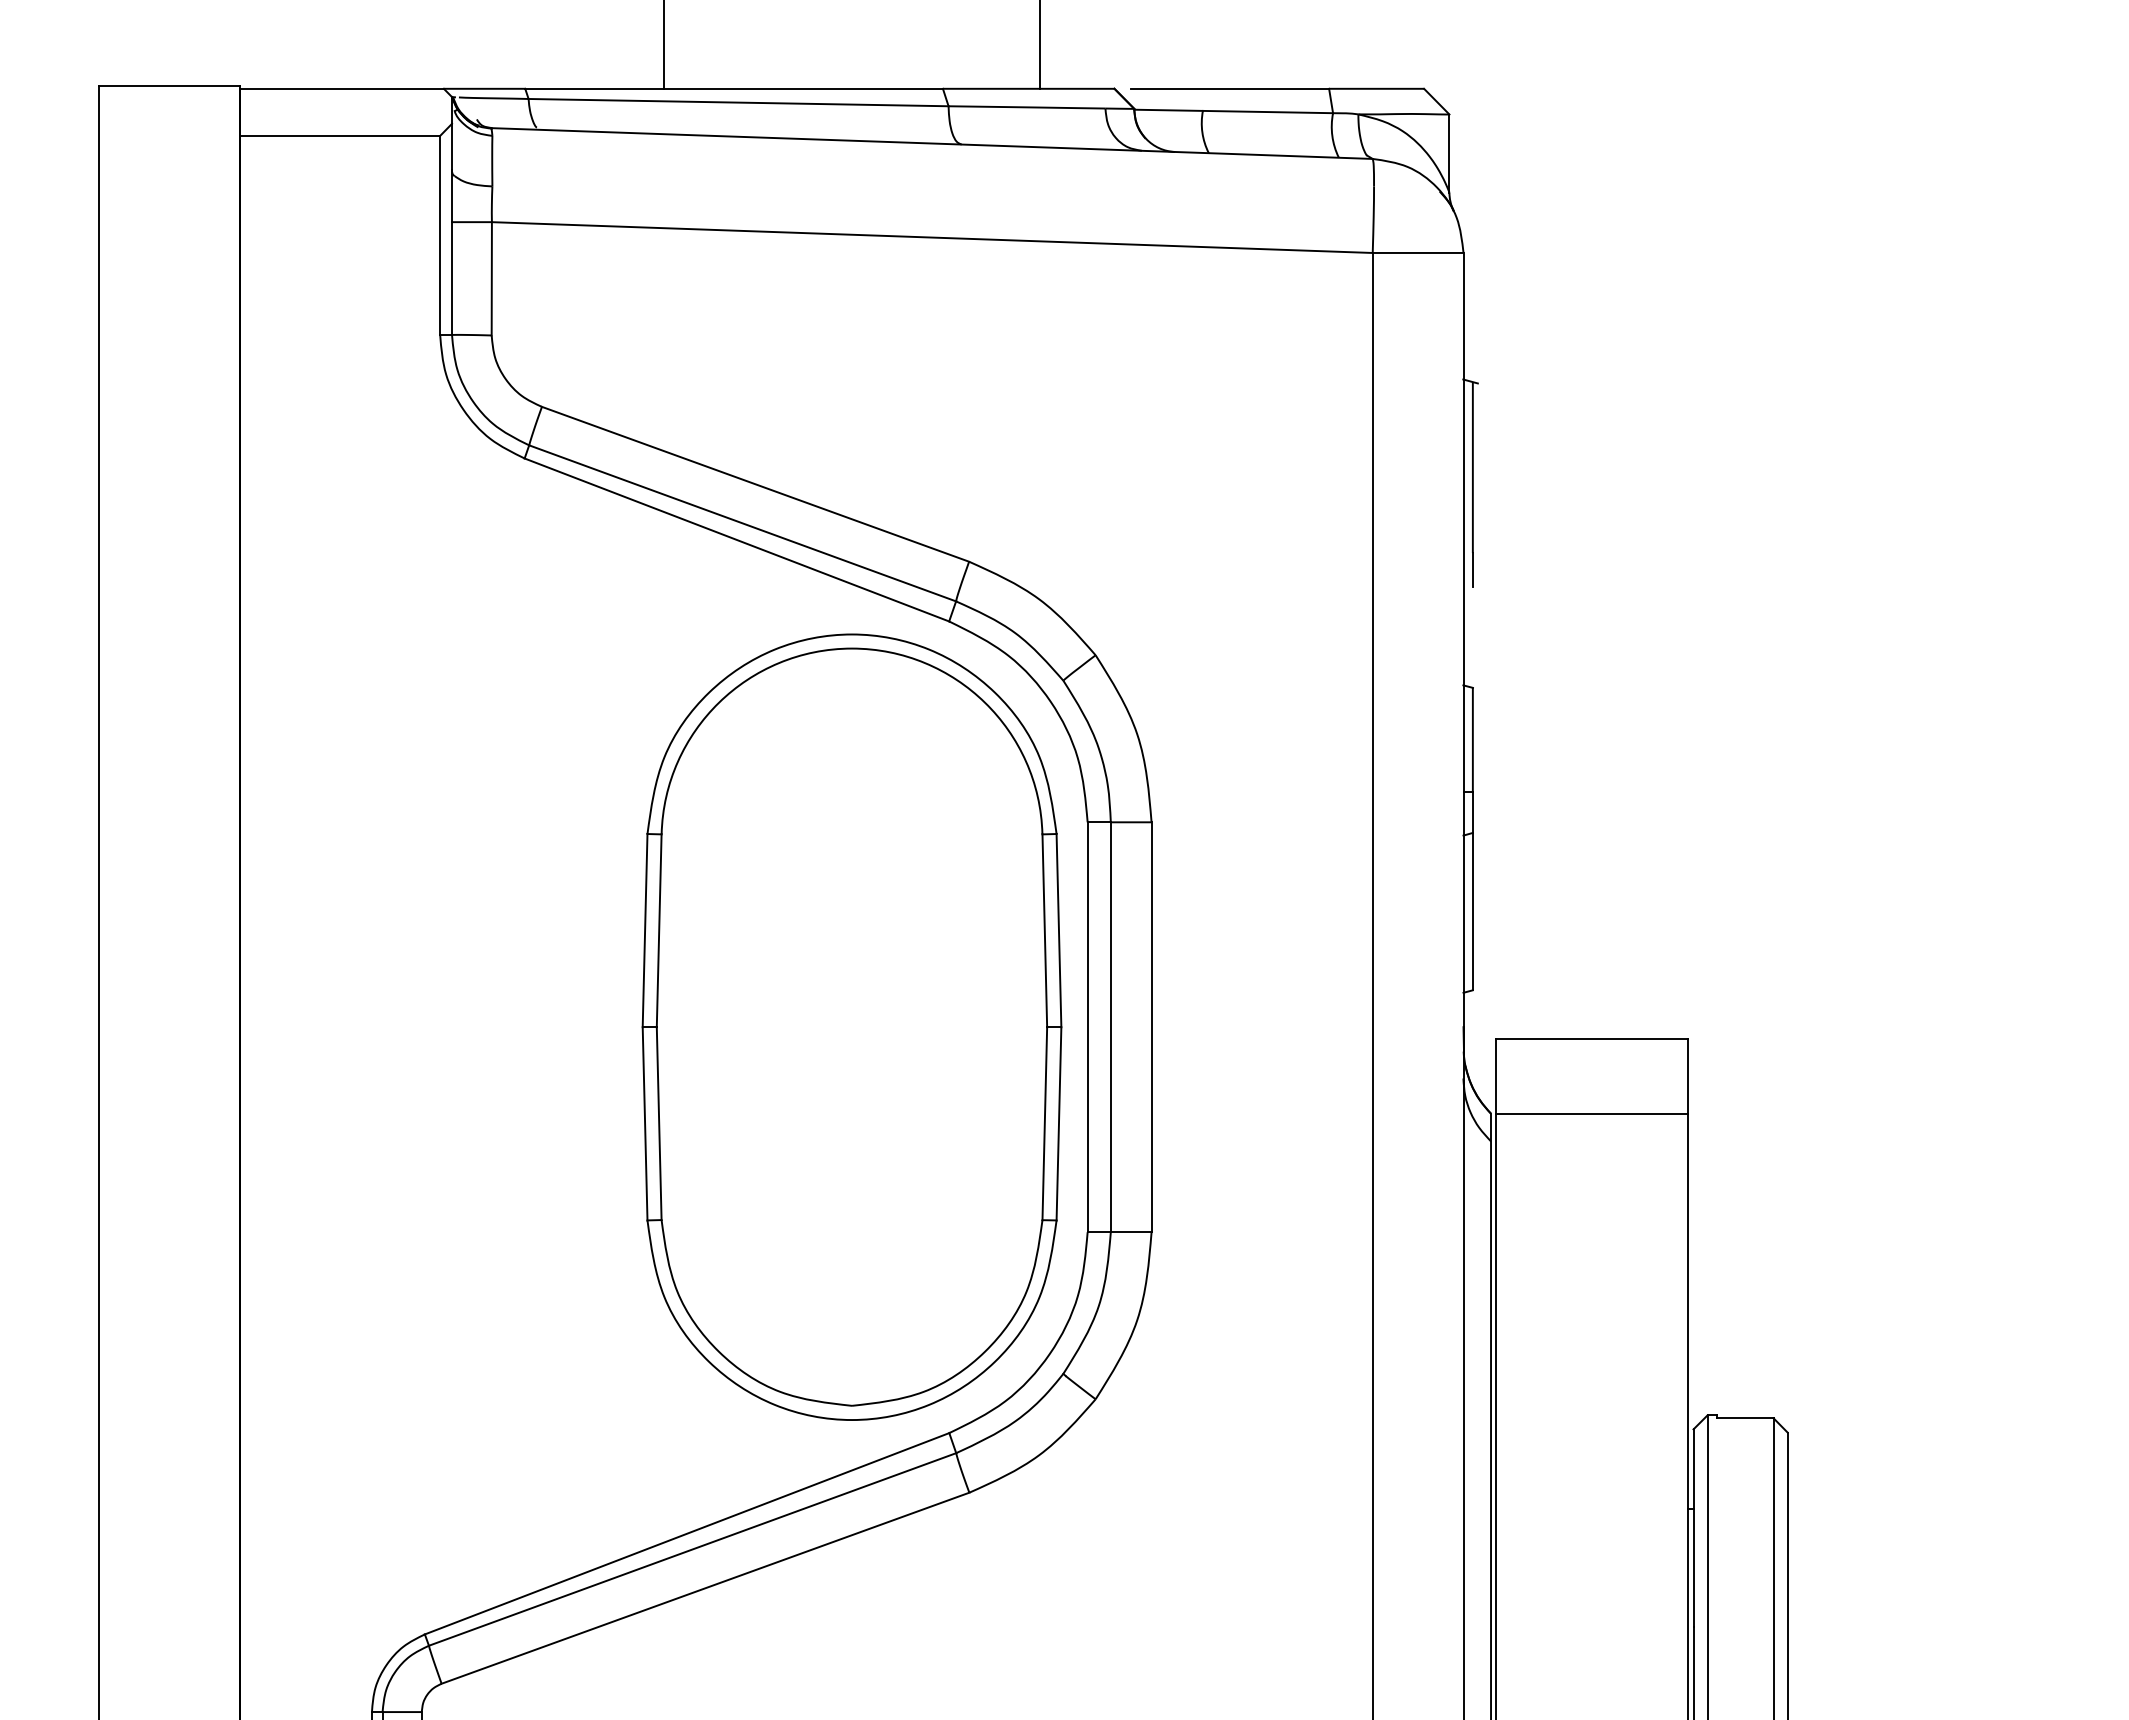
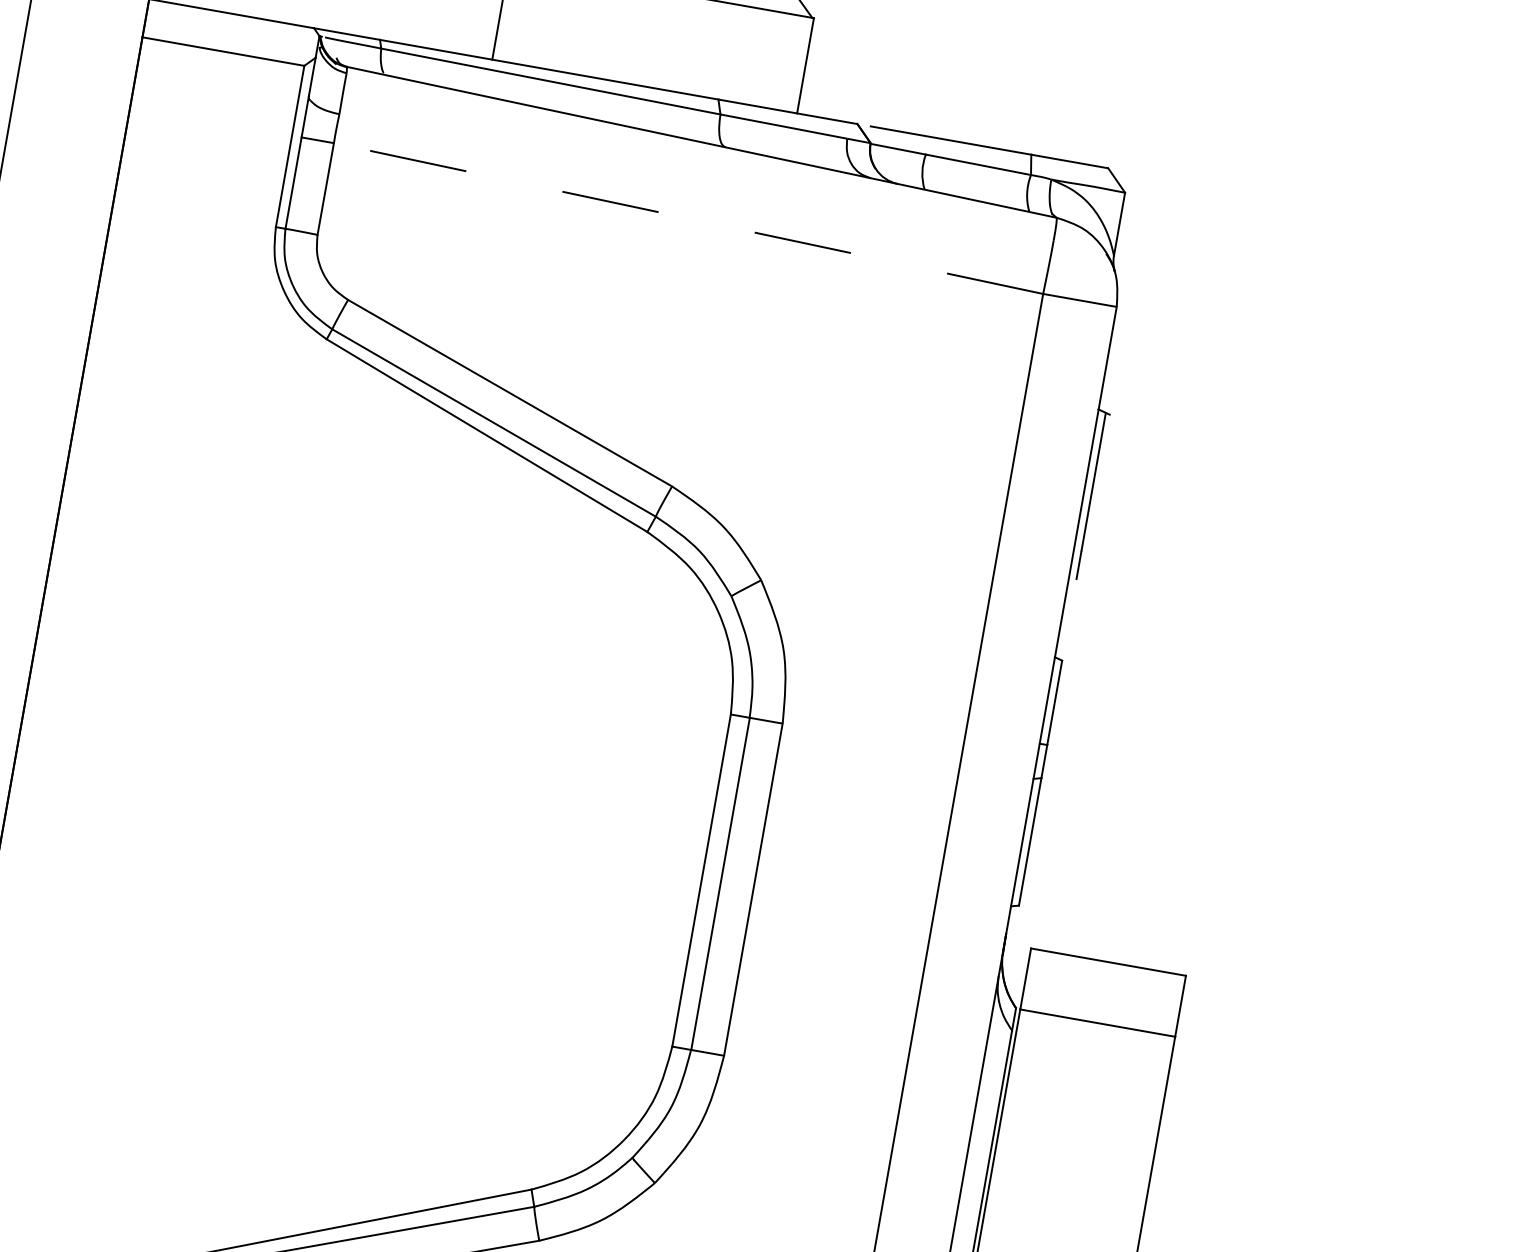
line: (932, 237) -> (688, 218), solid -> dashed
part: (851, 1026) -> (510, 846), removed

